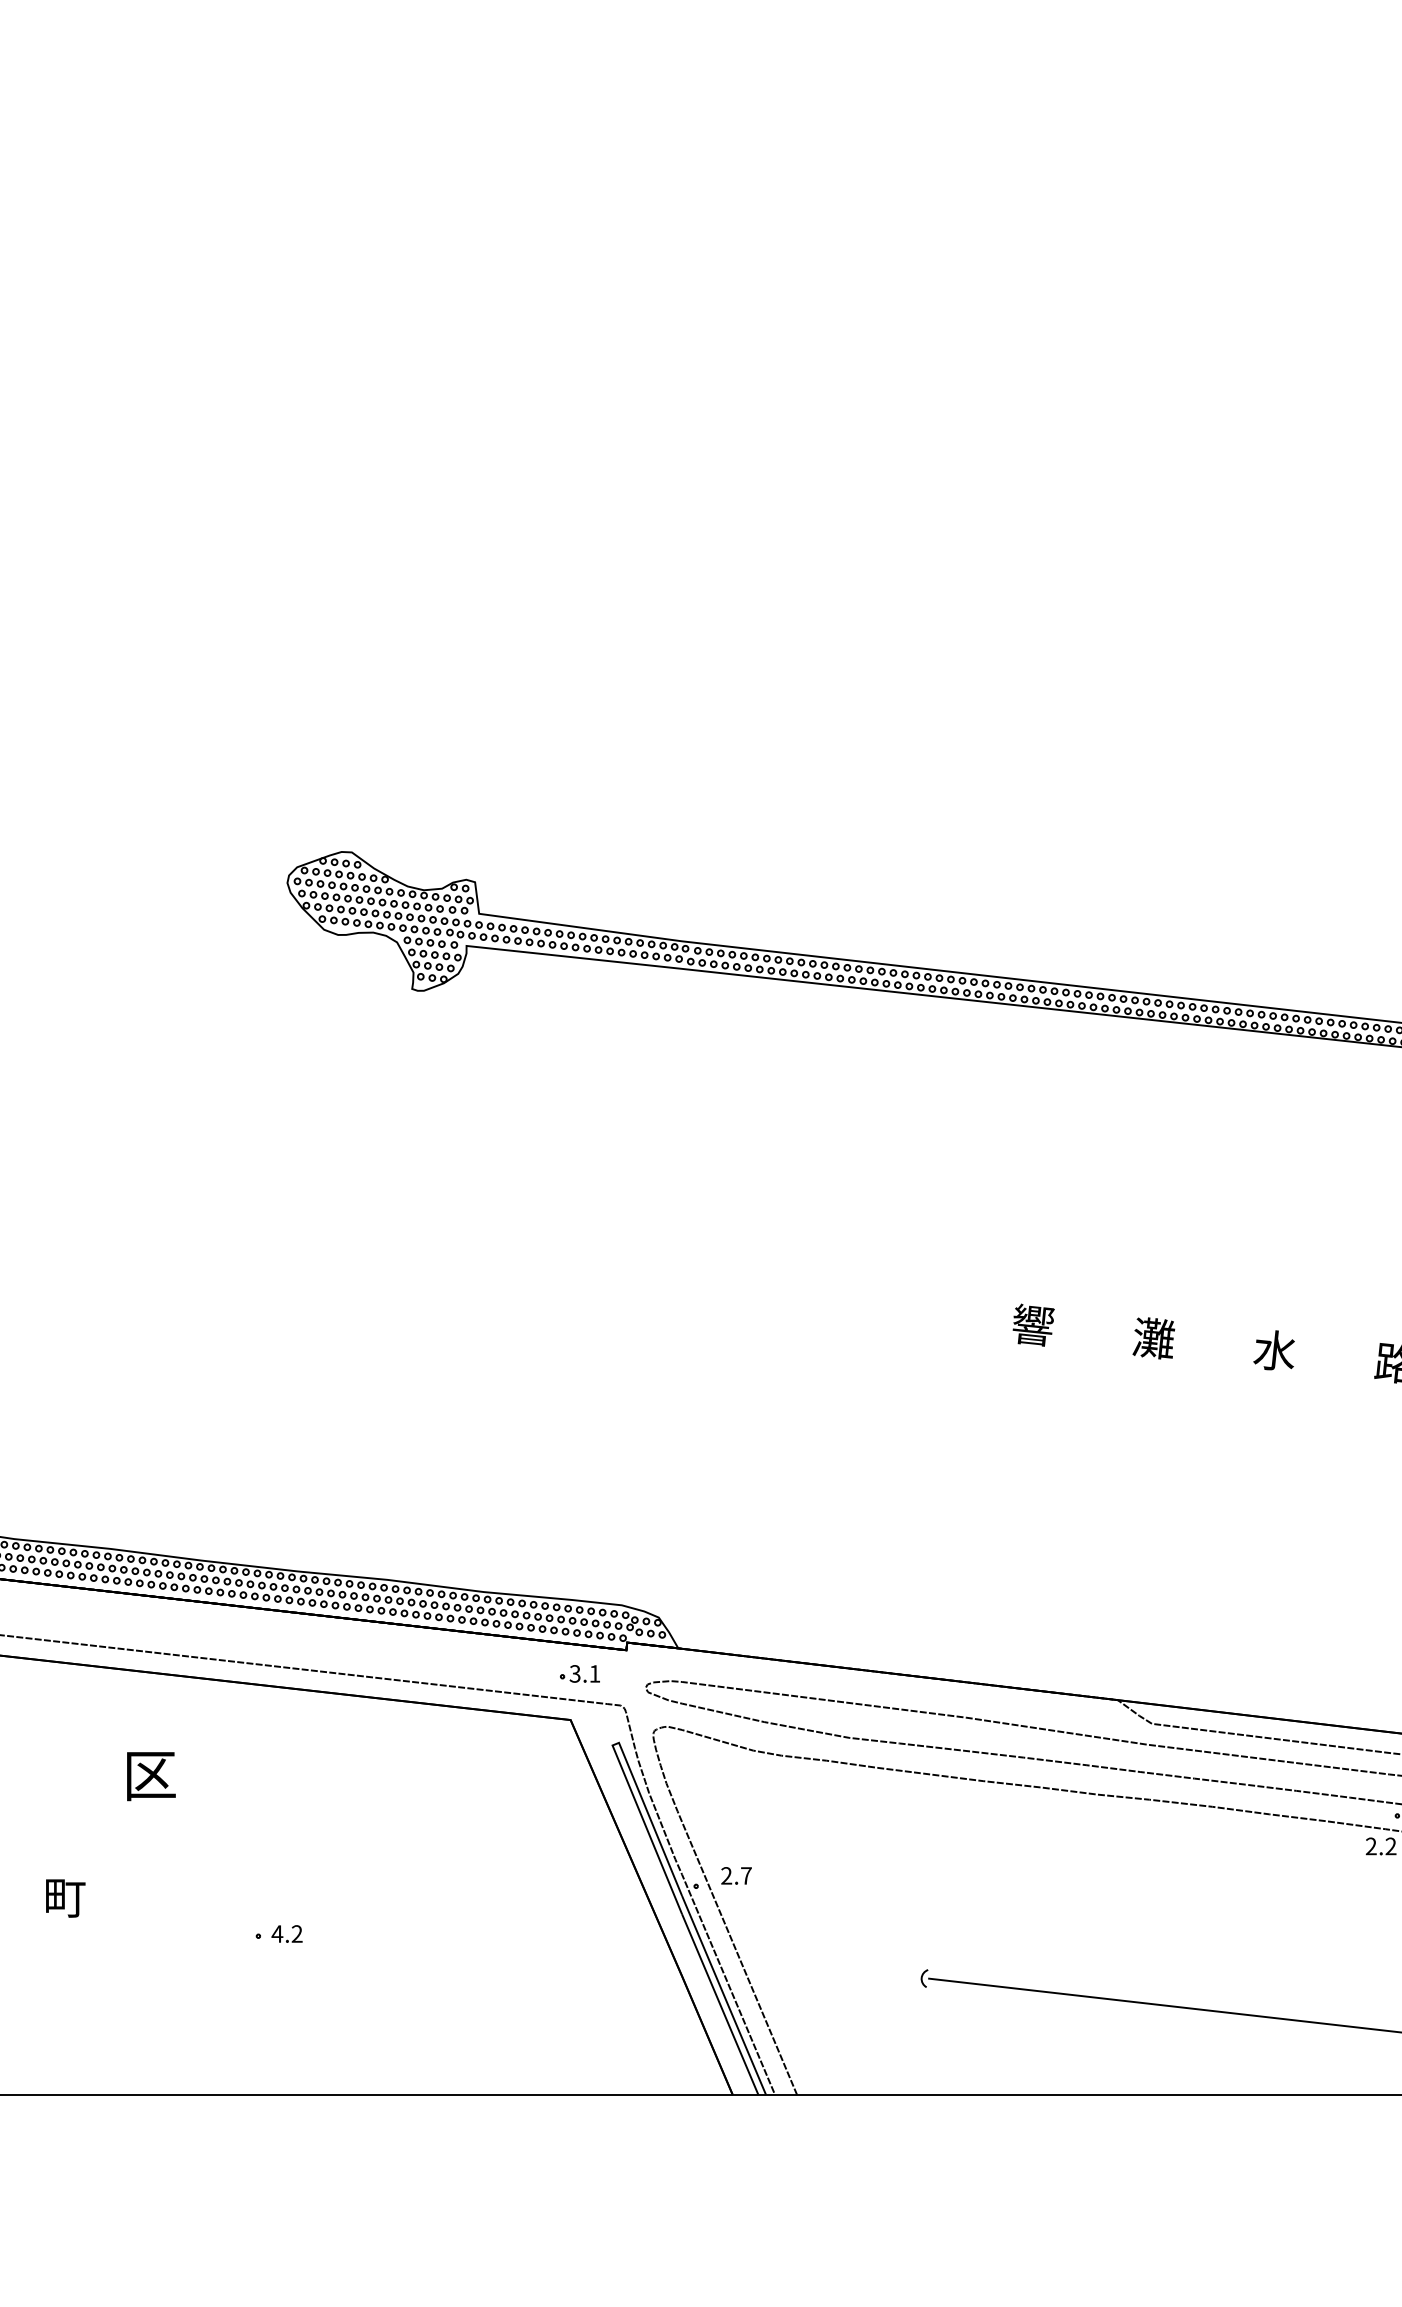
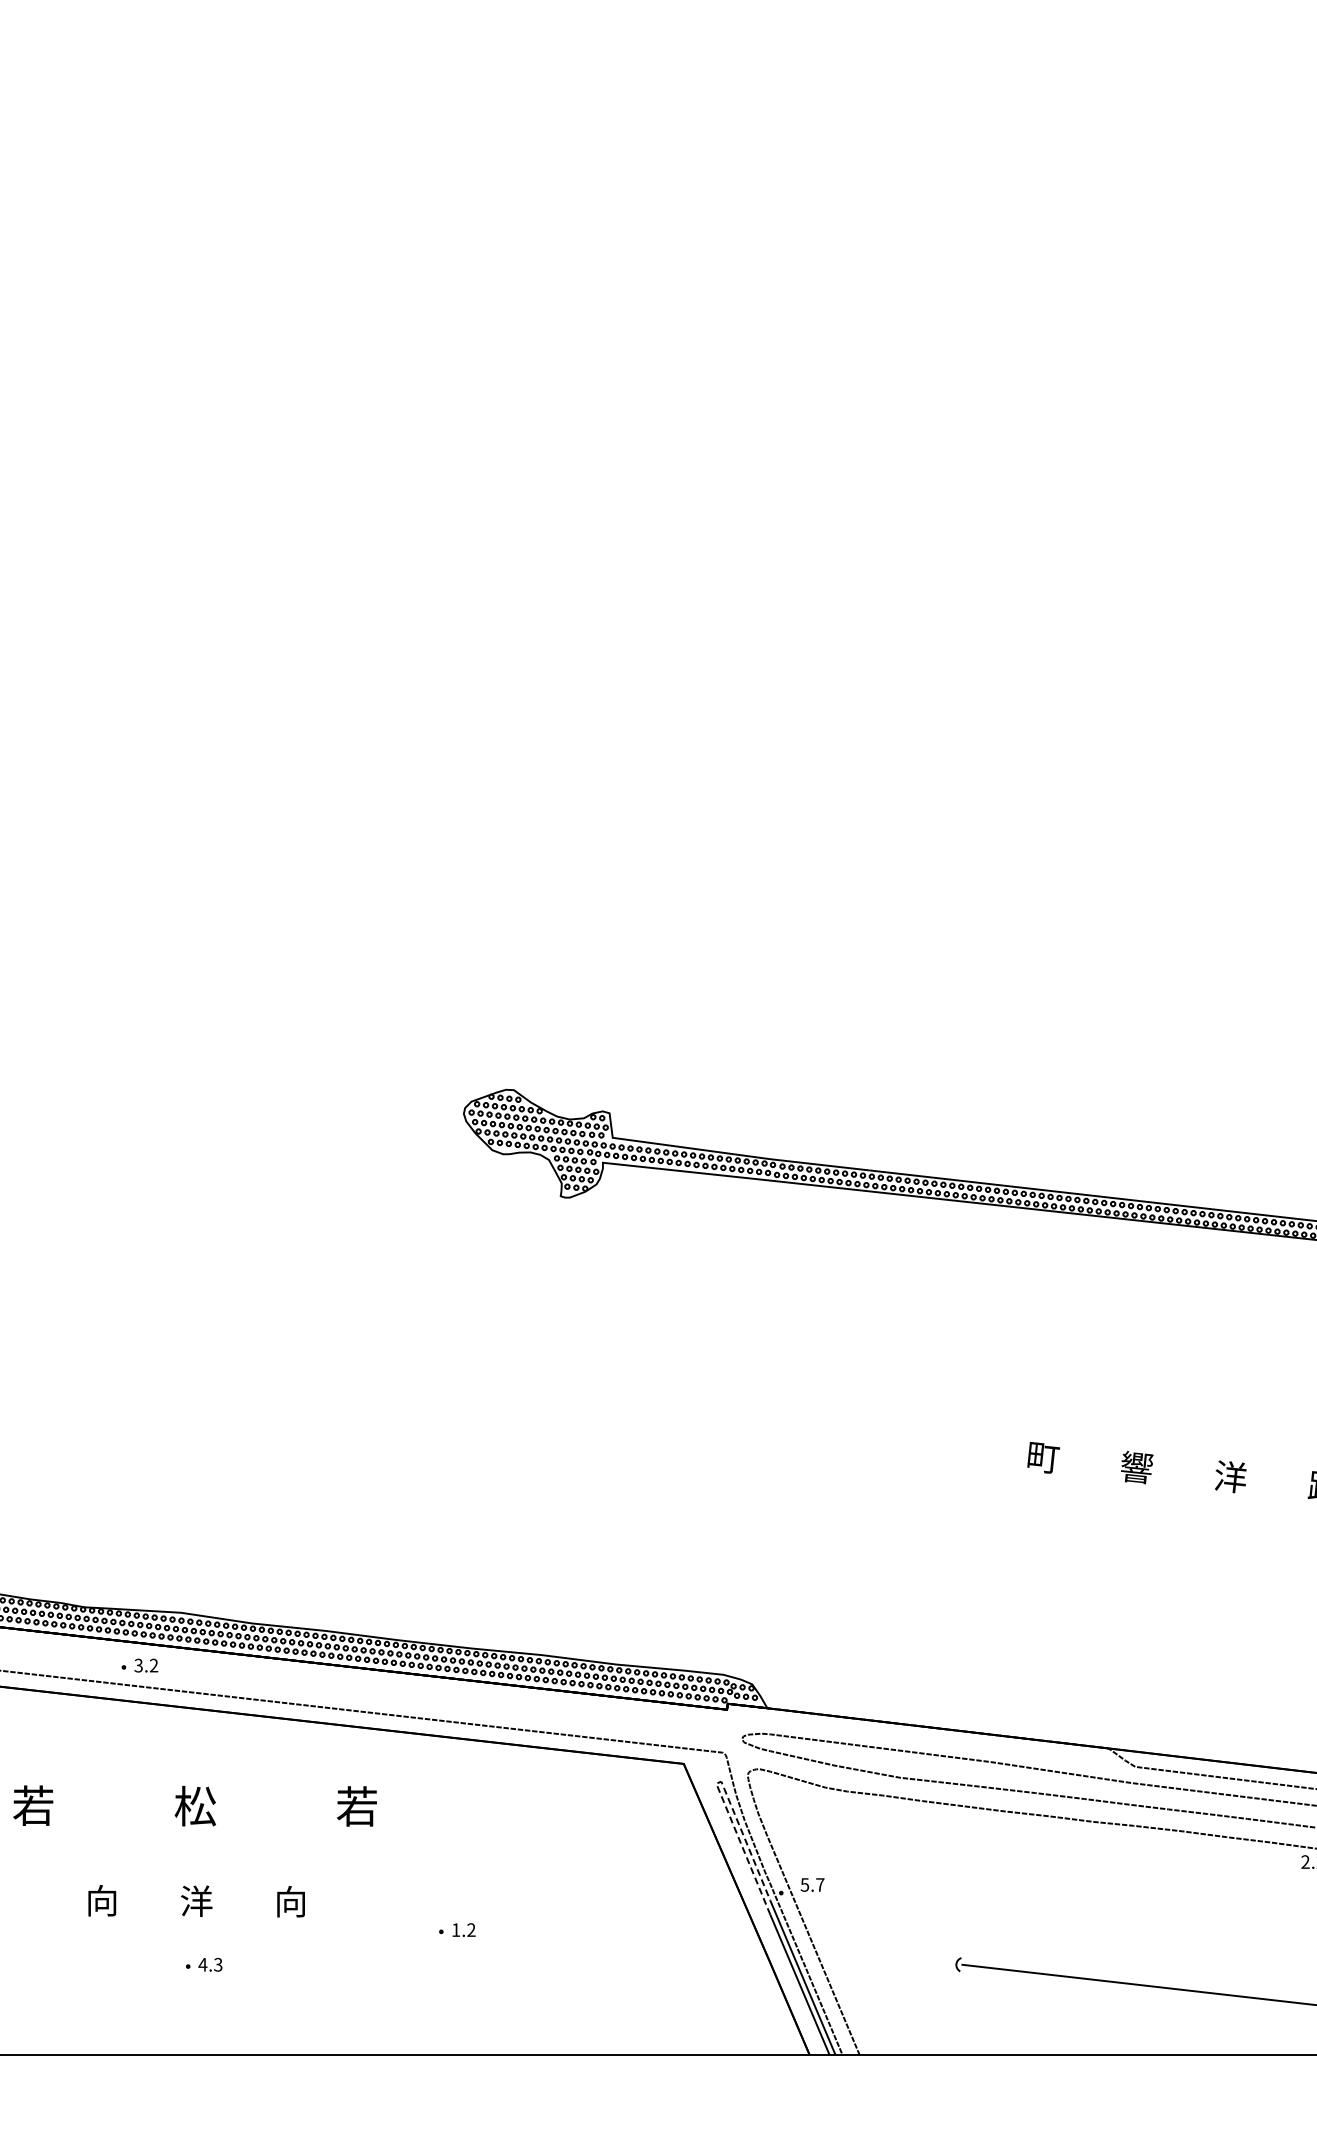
text: (1033, 1324) -> (1043, 1456), 響 -> 町
text: (1153, 1338) -> (1136, 1467), 灘 -> 響
text: (1273, 1349) -> (1229, 1476), 水 -> 洋
part: (579, 1673) -> (690, 1727), removed
line: (614, 1747) -> (717, 1785), solid -> dashed
text: (149, 1774) -> (356, 1806), 区 -> 若
text: (726, 1875) -> (804, 1884), 2.7 -> 5.7
text: (65, 1897) -> (291, 1901), 町 -> 向
text: (276, 1933) -> (455, 1929), 4.2 -> 1.2

